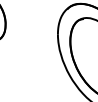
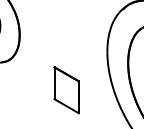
part: (33, 57) -> (66, 90), added

